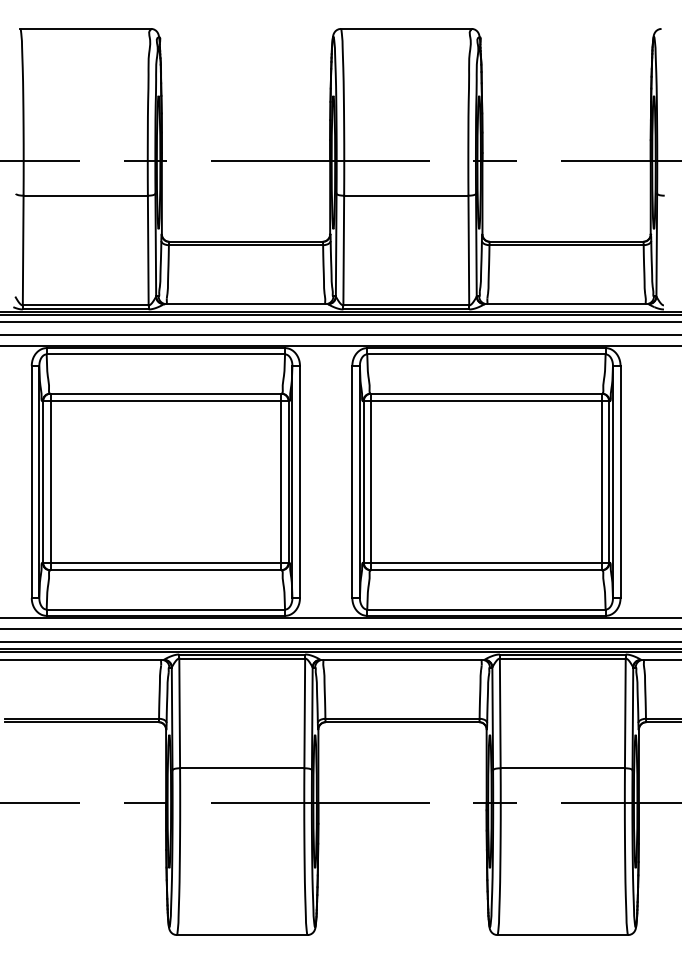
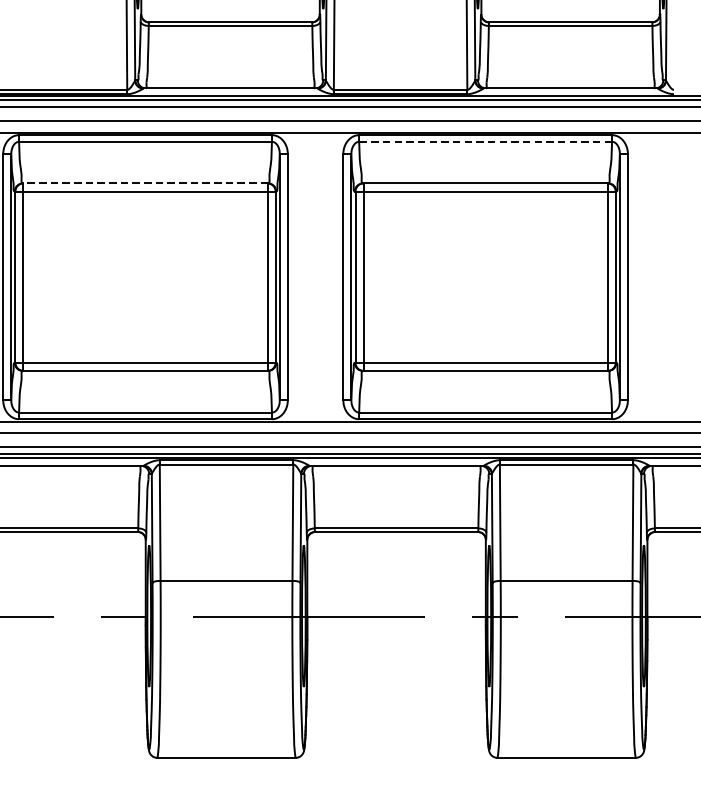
line: (485, 354) -> (484, 141), solid -> dashed
line: (165, 393) -> (145, 183), solid -> dashed

